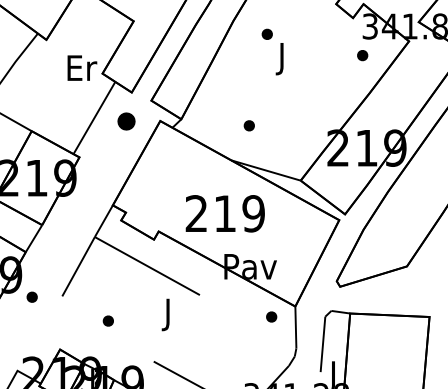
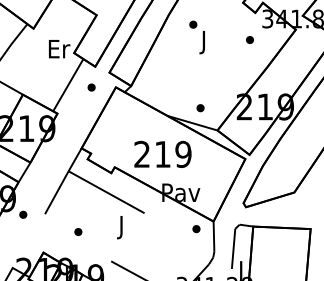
part: (362, 55) -> (249, 39), moved
part: (126, 120) -> (91, 86), size x0.62
part: (248, 125) -> (199, 107), moved

